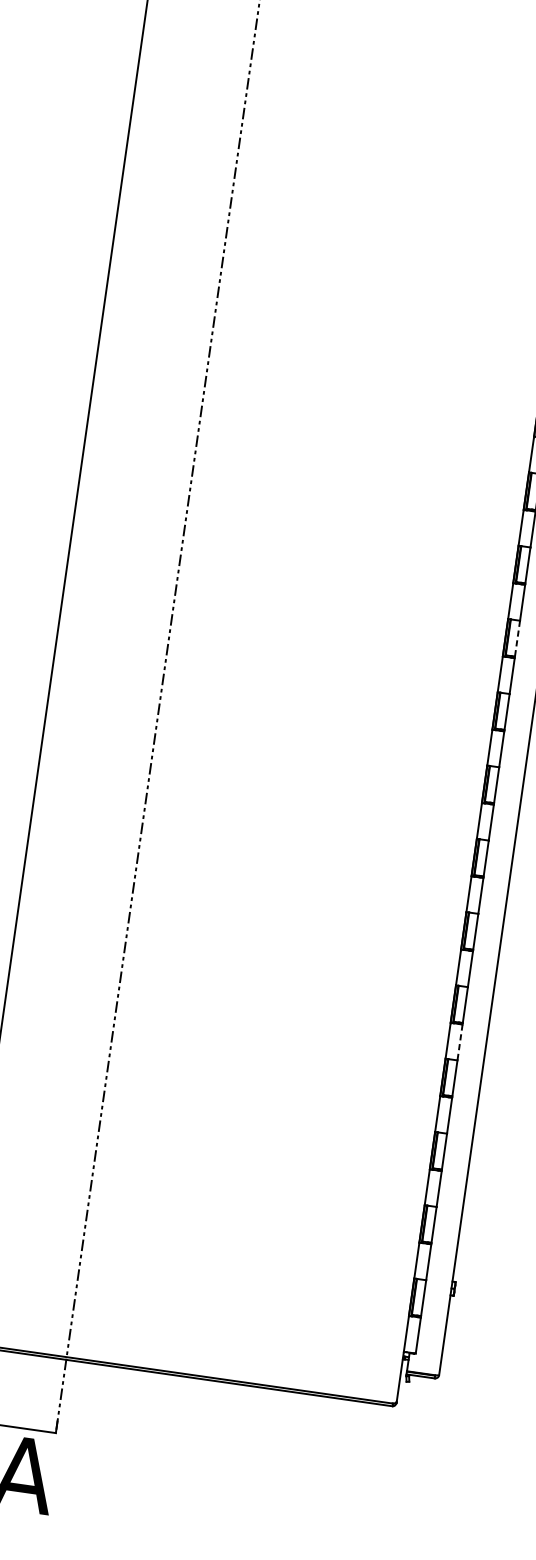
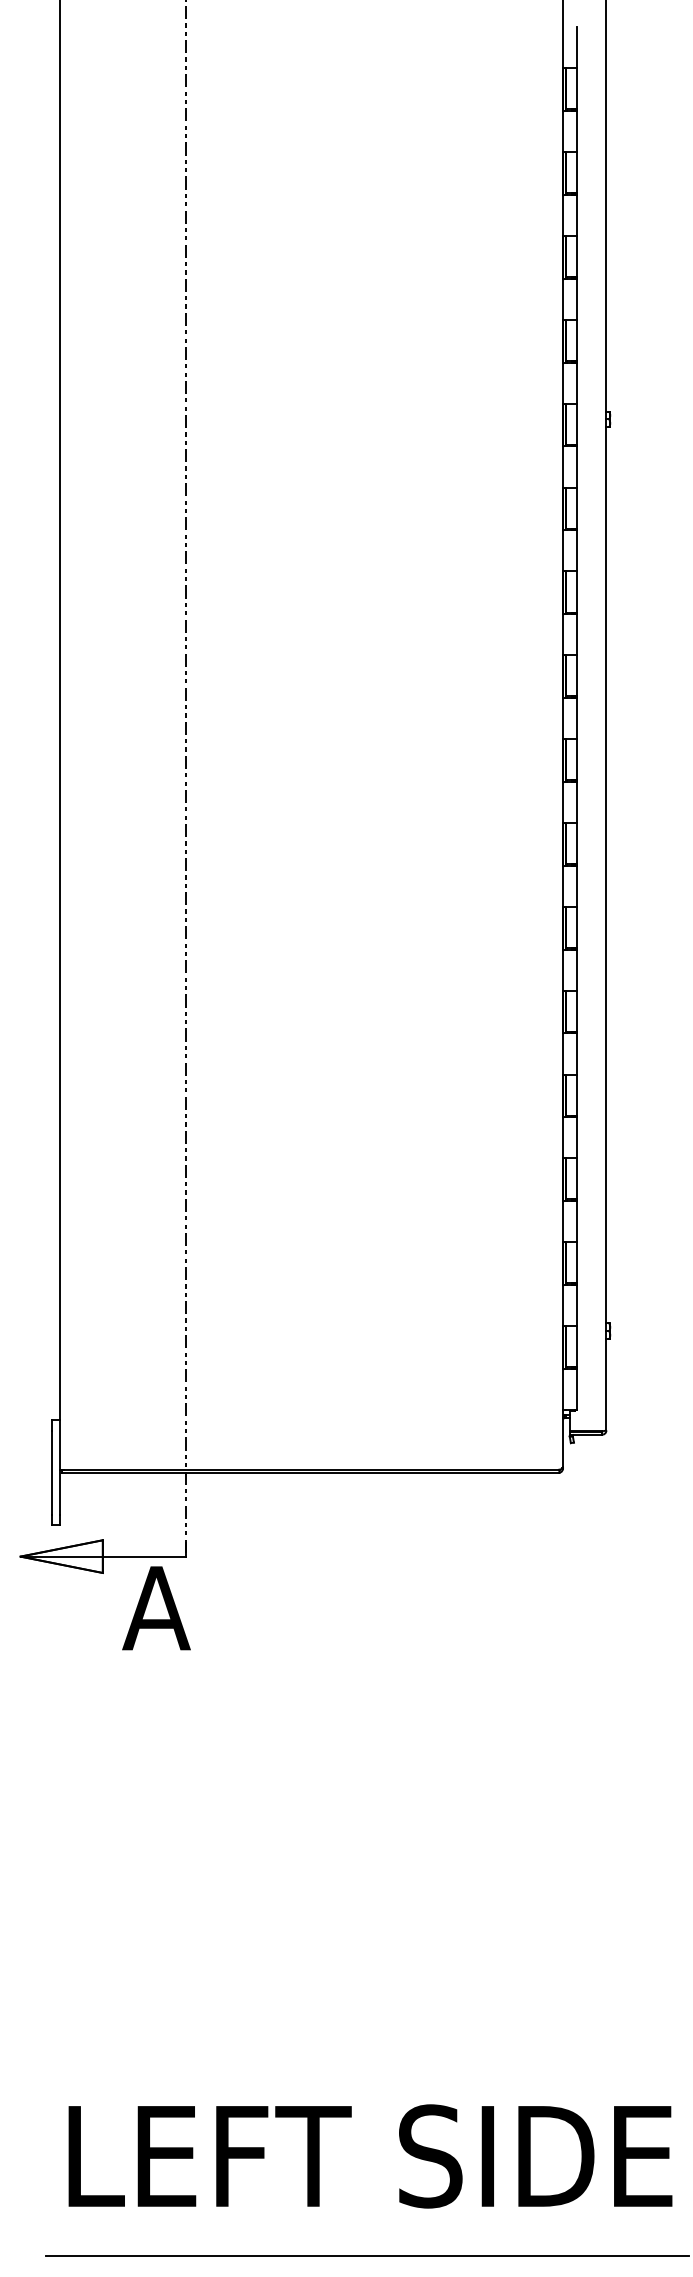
line: (517, 638) -> (576, 591), dashed -> solid
line: (459, 1042) -> (576, 1053), dashed -> solid

